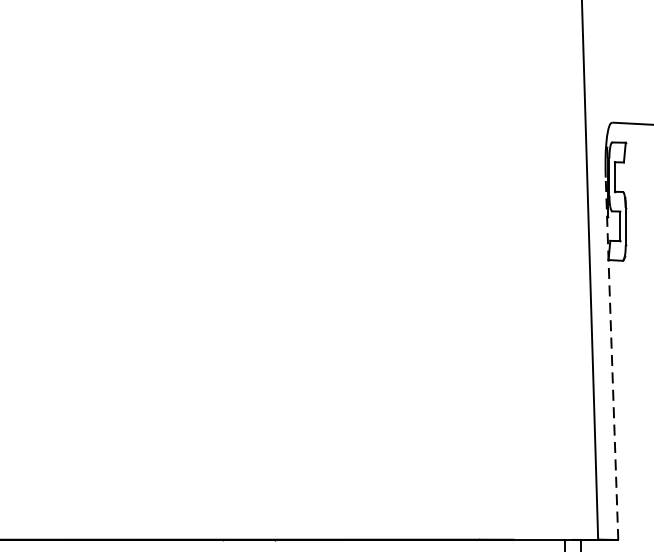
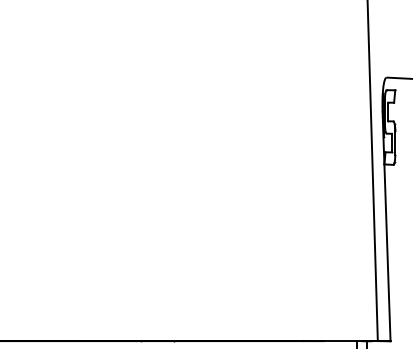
line: (611, 358) -> (386, 226), dashed -> solid

